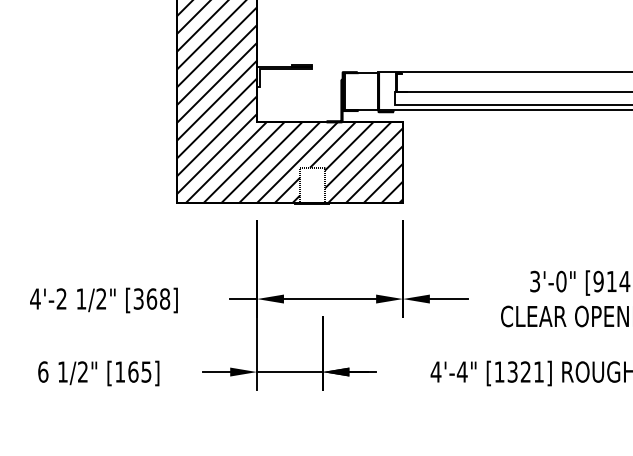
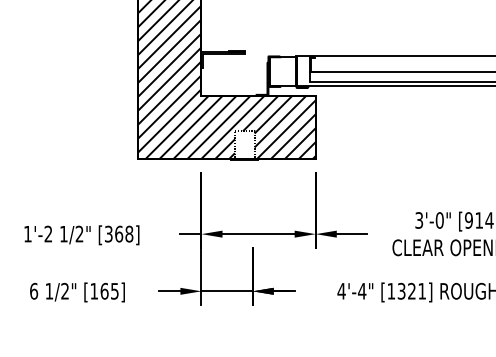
text: (34, 299) -> (27, 234), 4'-2 -> 1'-2

